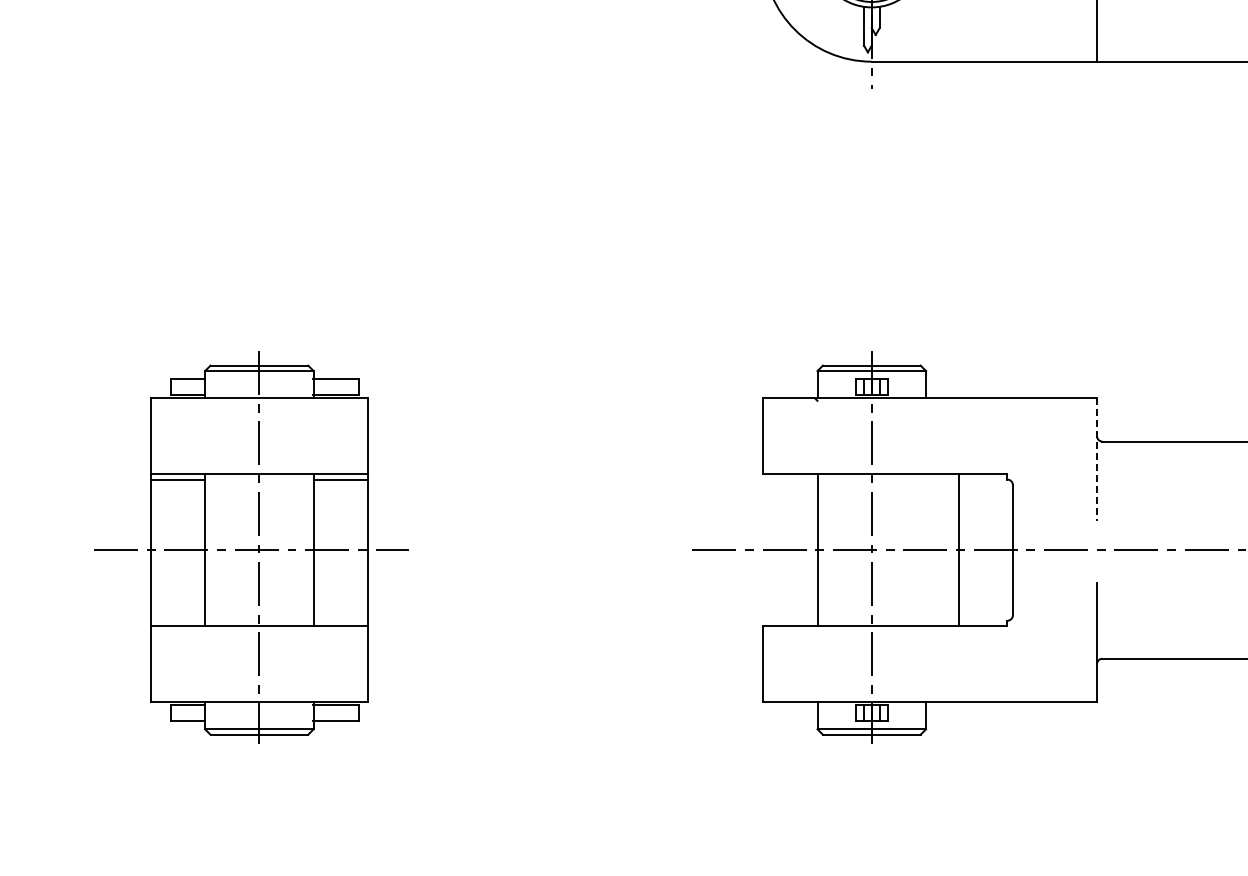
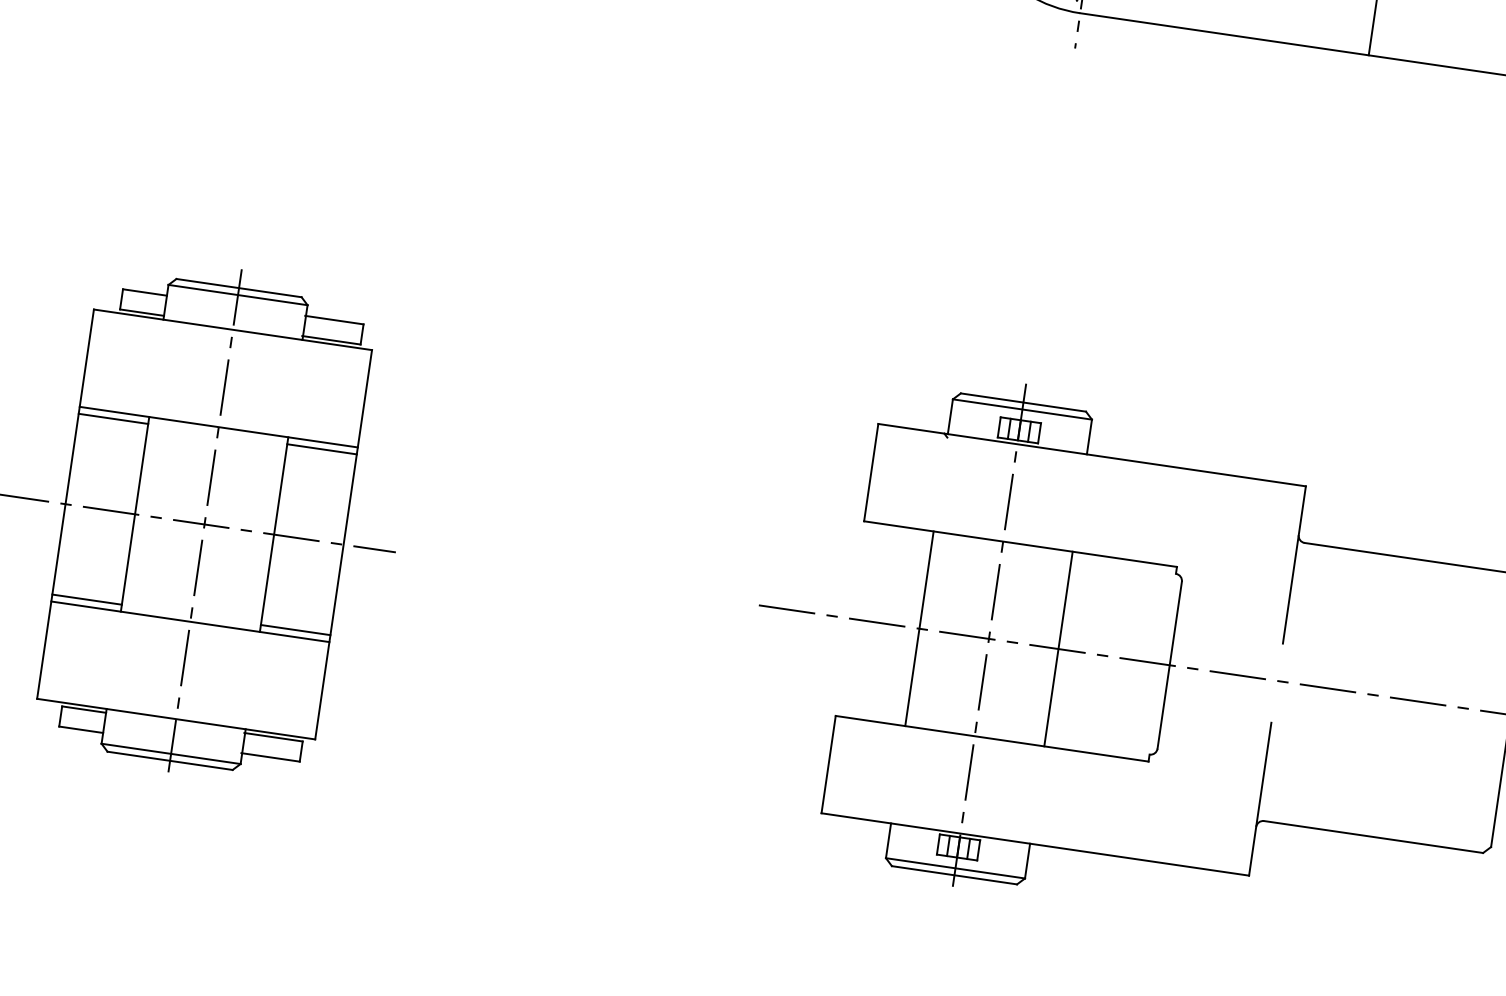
line: (1097, 460) -> (1294, 566), dashed -> solid
line: (959, 550) -> (1058, 649), moved
line: (177, 620) -> (86, 599), added
line: (340, 620) -> (295, 629), added

